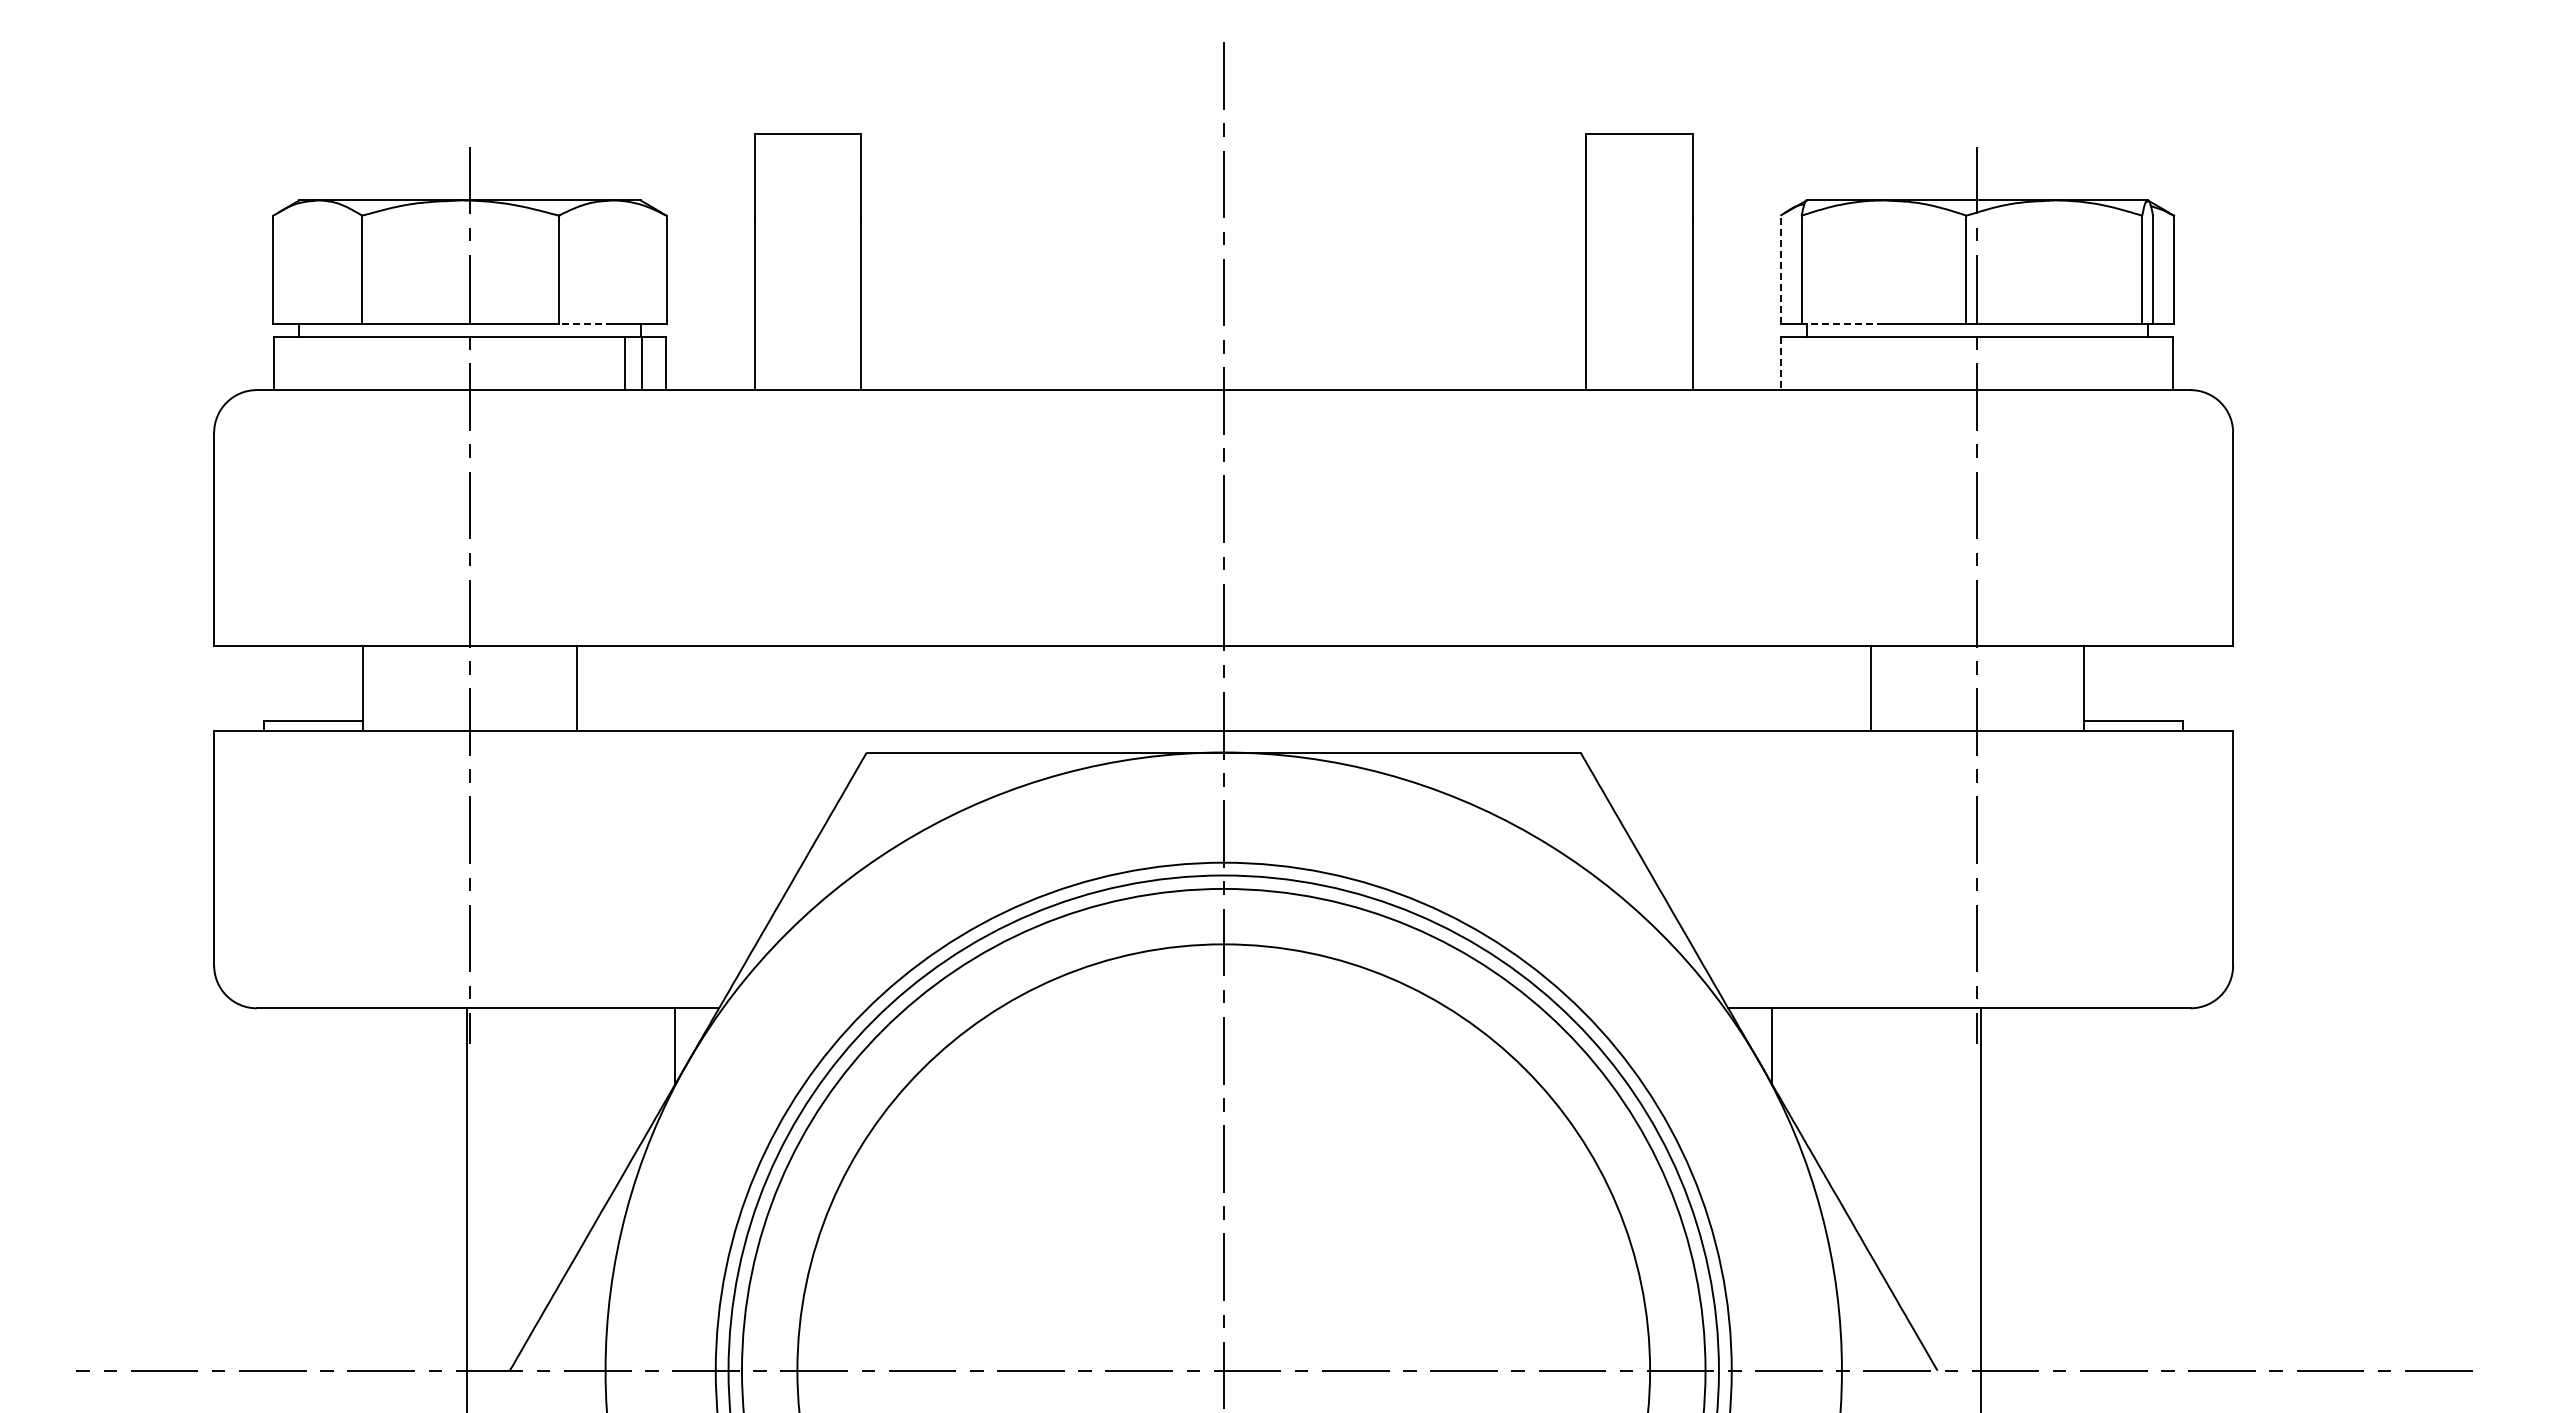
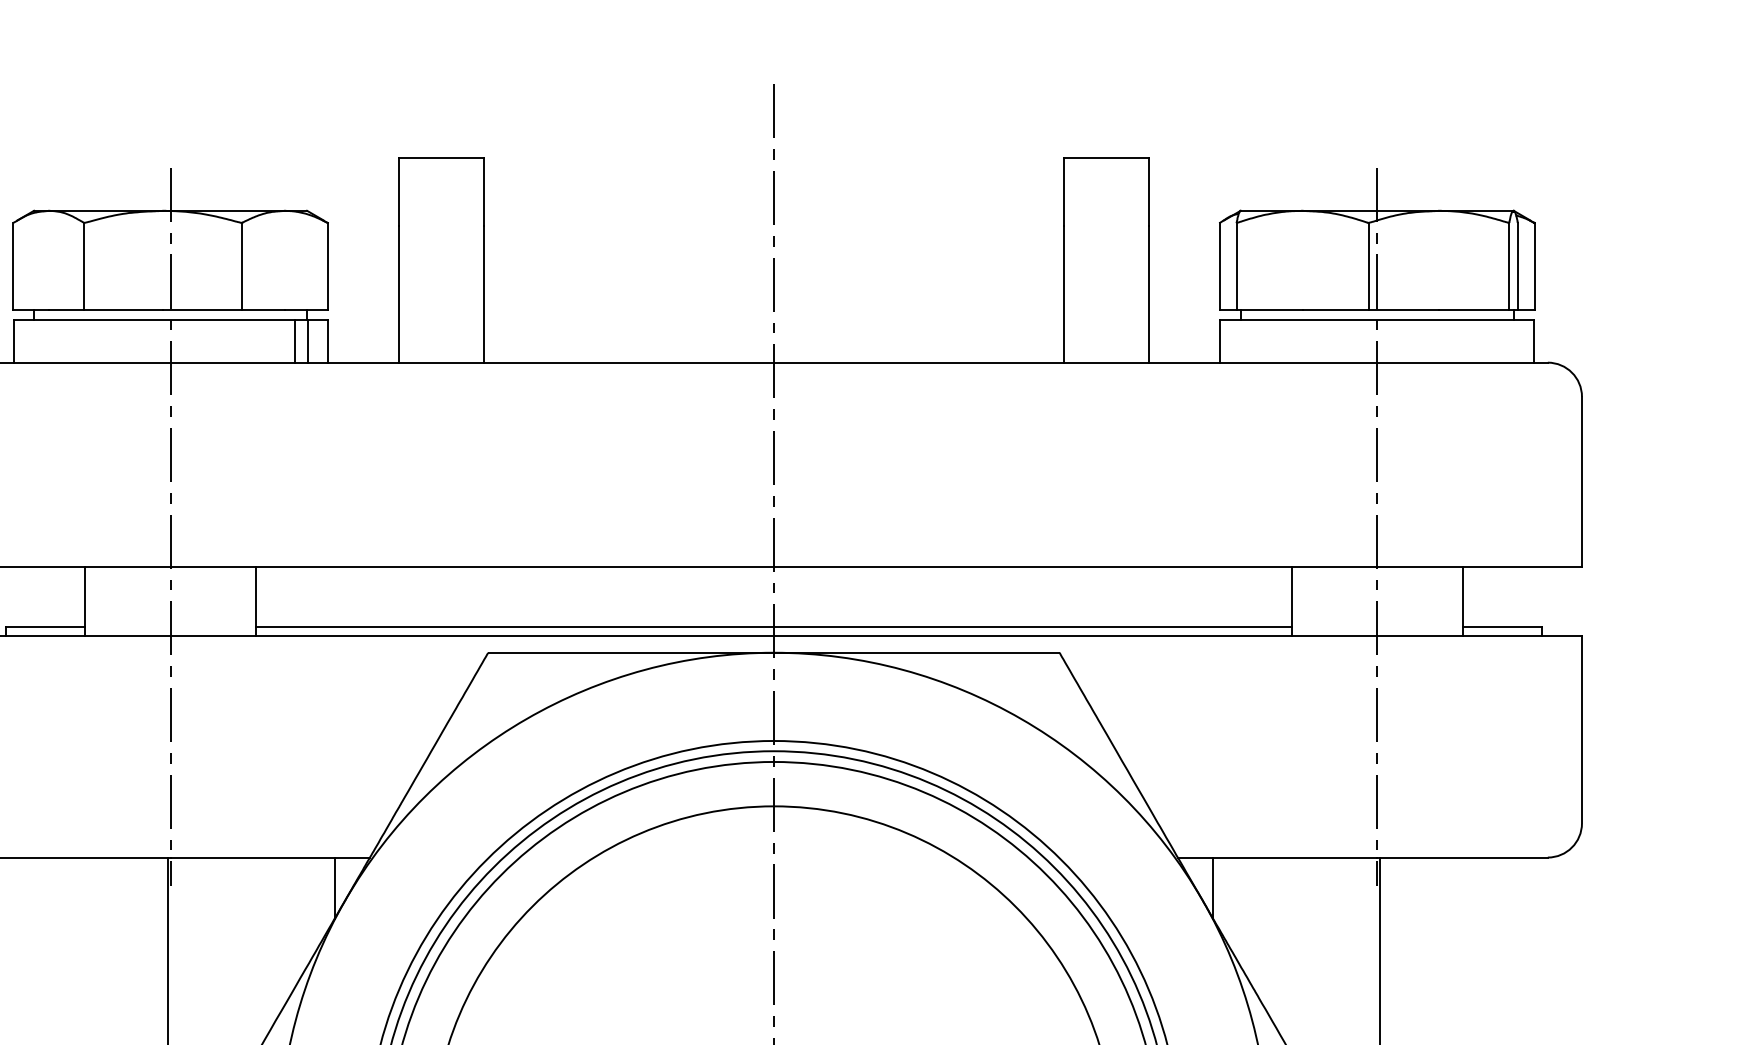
line: (1780, 269) -> (1219, 266), dashed -> solid
line: (585, 324) -> (263, 310), dashed -> solid
line: (1842, 324) -> (1269, 310), dashed -> solid
line: (1781, 363) -> (1220, 341), dashed -> solid
line: (1223, 720) -> (773, 627), added

